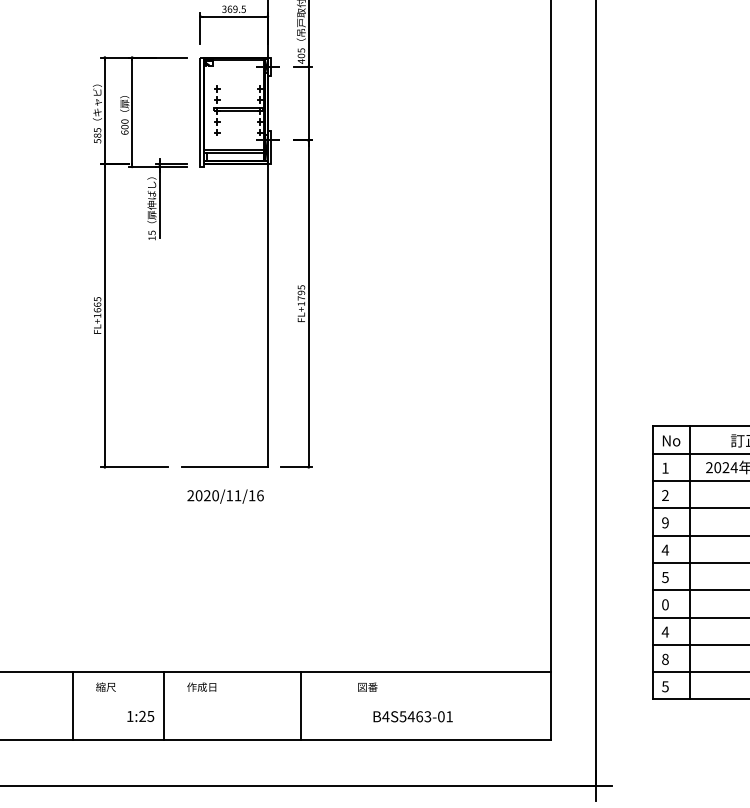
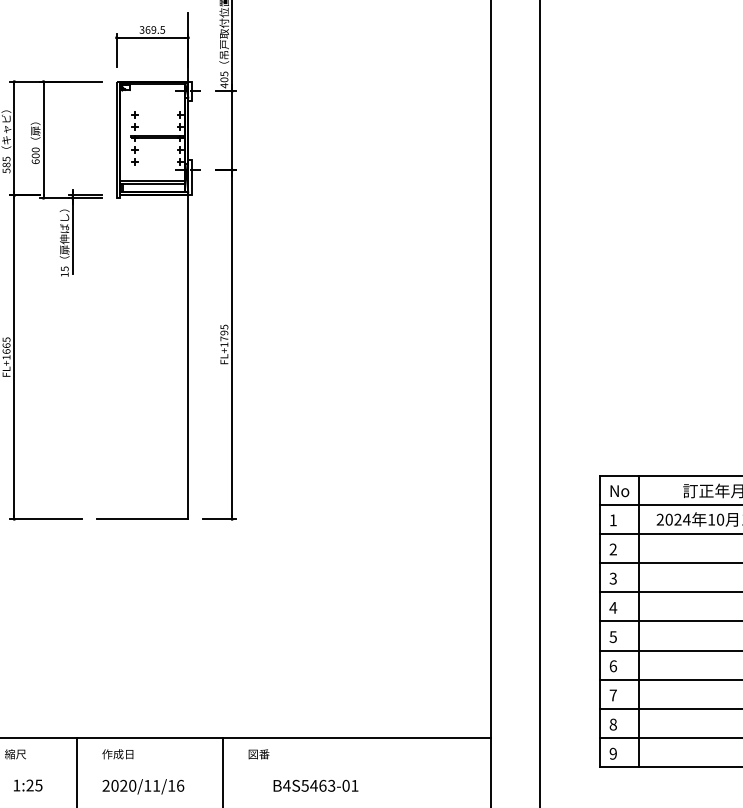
text: (225, 496) -> (143, 786), moved
text: (665, 522) -> (613, 578), 9 -> 3
text: (665, 604) -> (613, 665), 0 -> 6
text: (665, 631) -> (613, 694), 4 -> 7
text: (367, 686) -> (258, 753), moved
text: (665, 686) -> (613, 753), 5 -> 9
text: (140, 715) -> (27, 784), moved
text: (412, 716) -> (315, 785), moved

